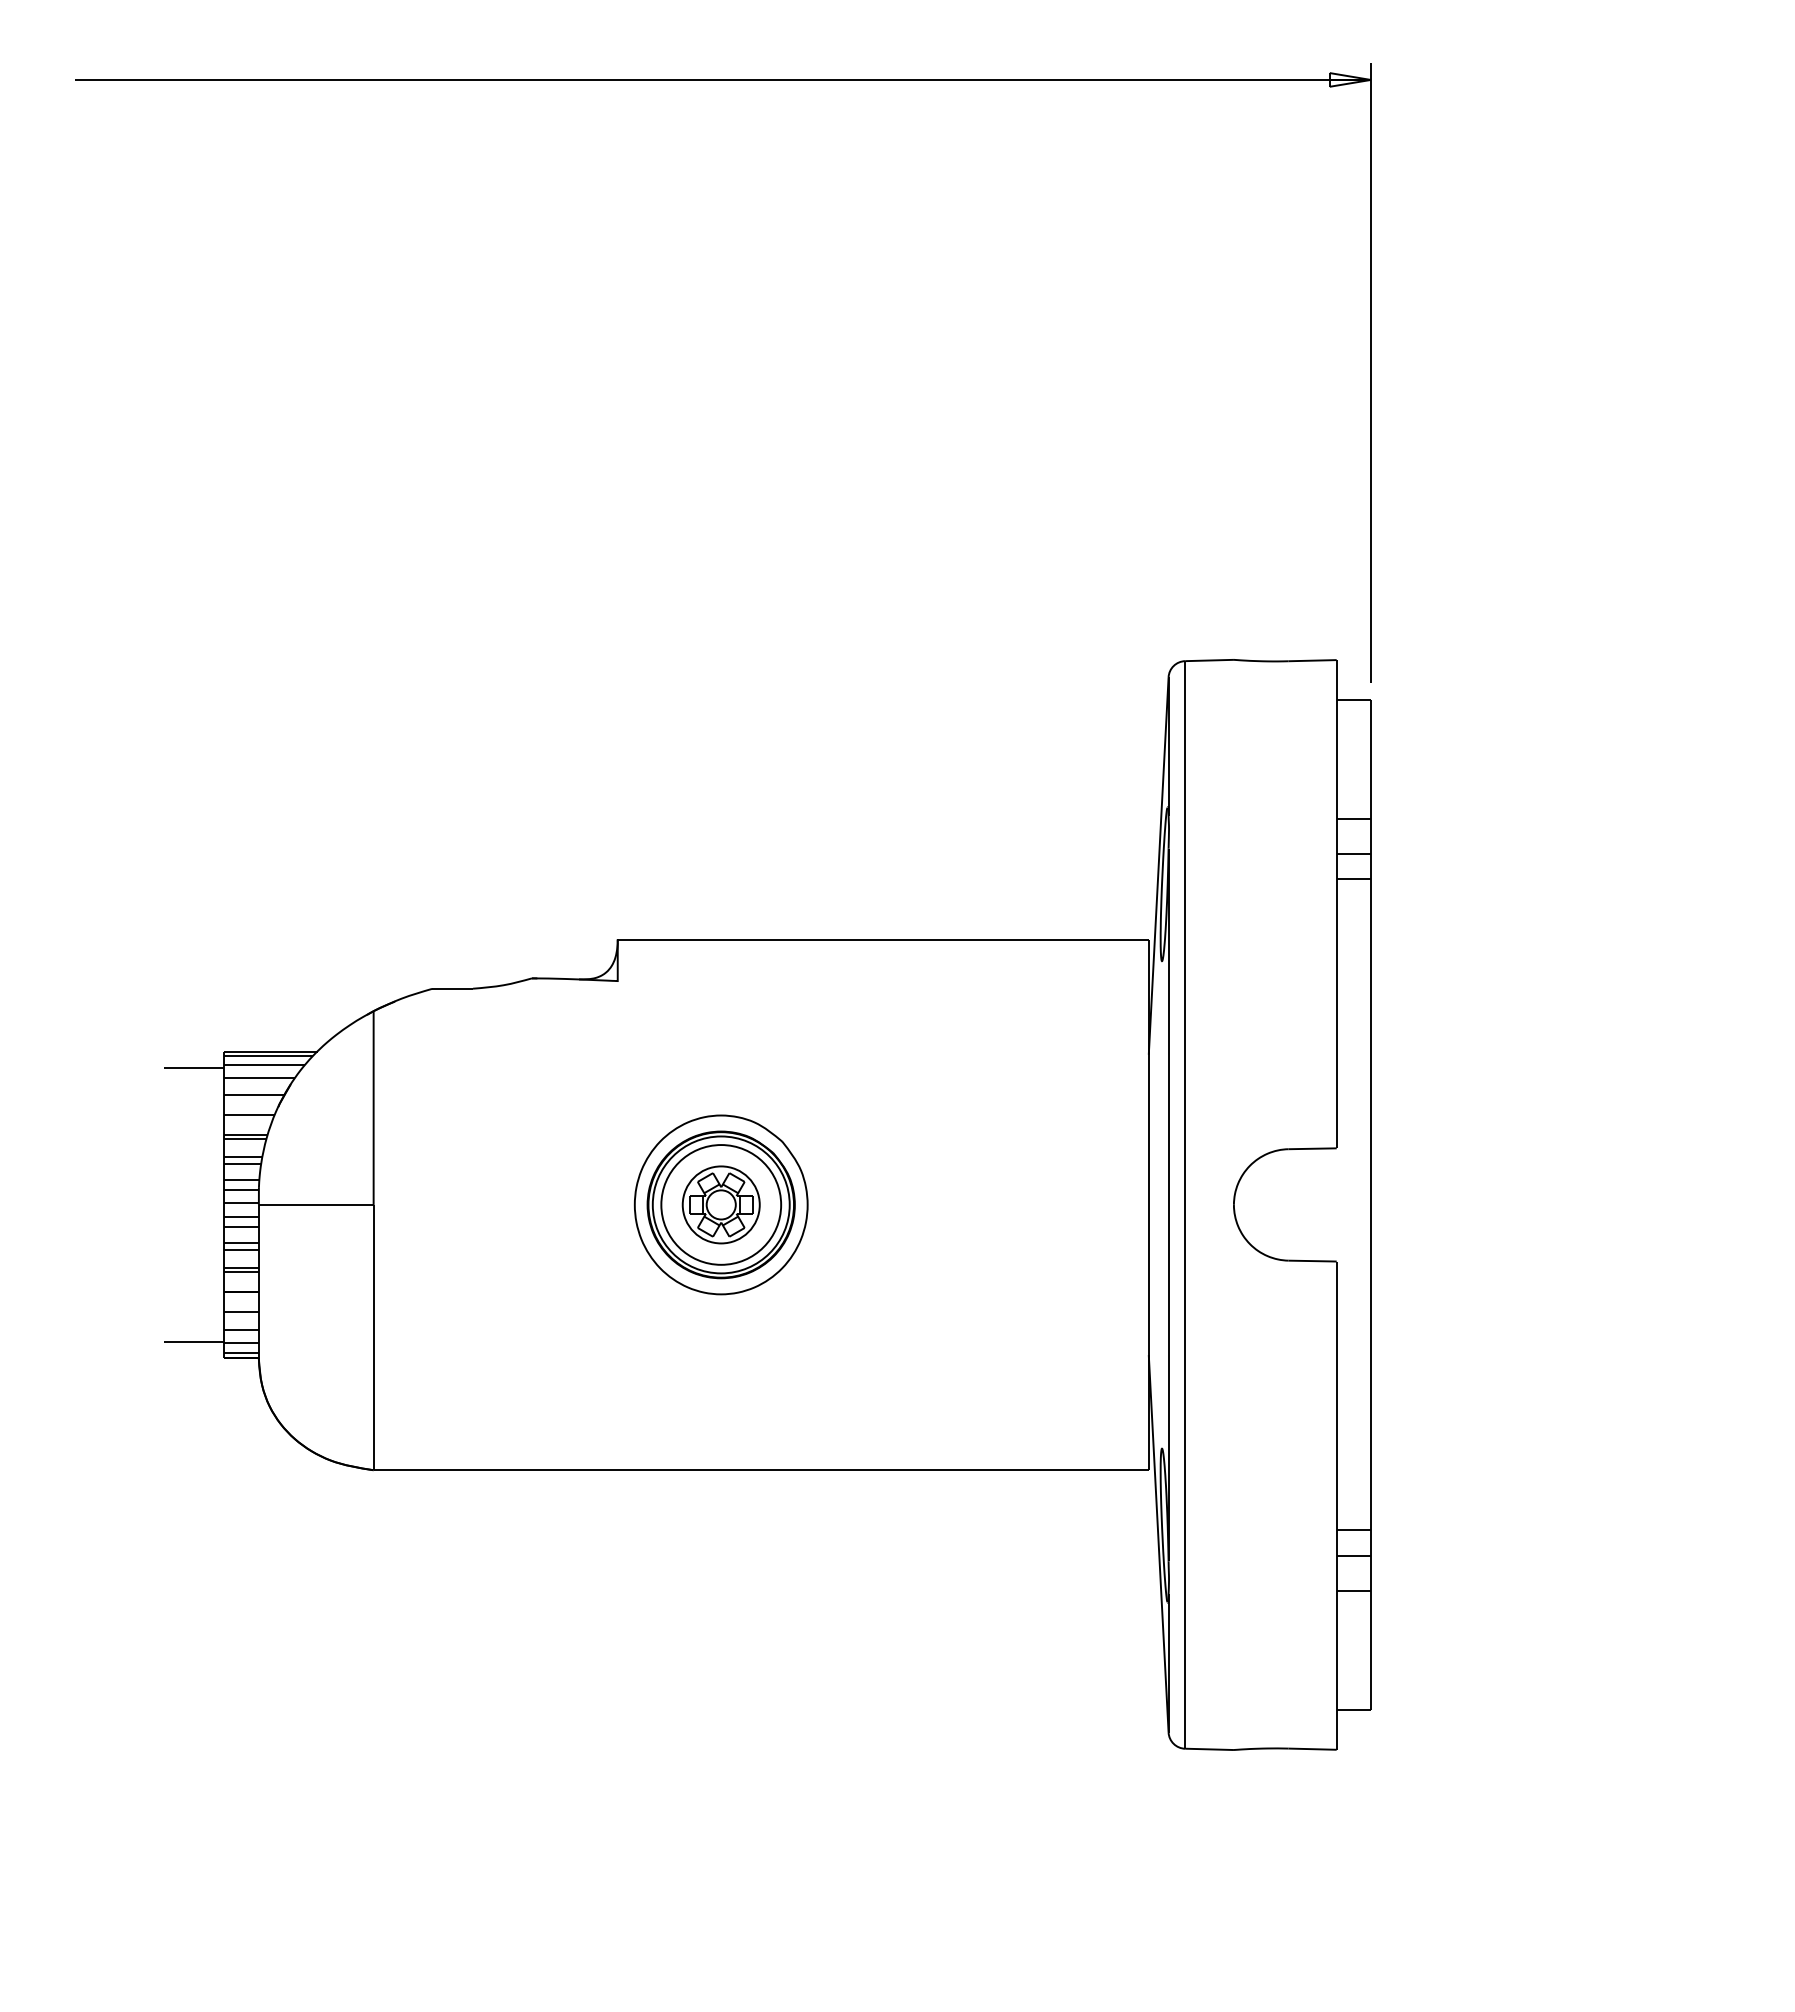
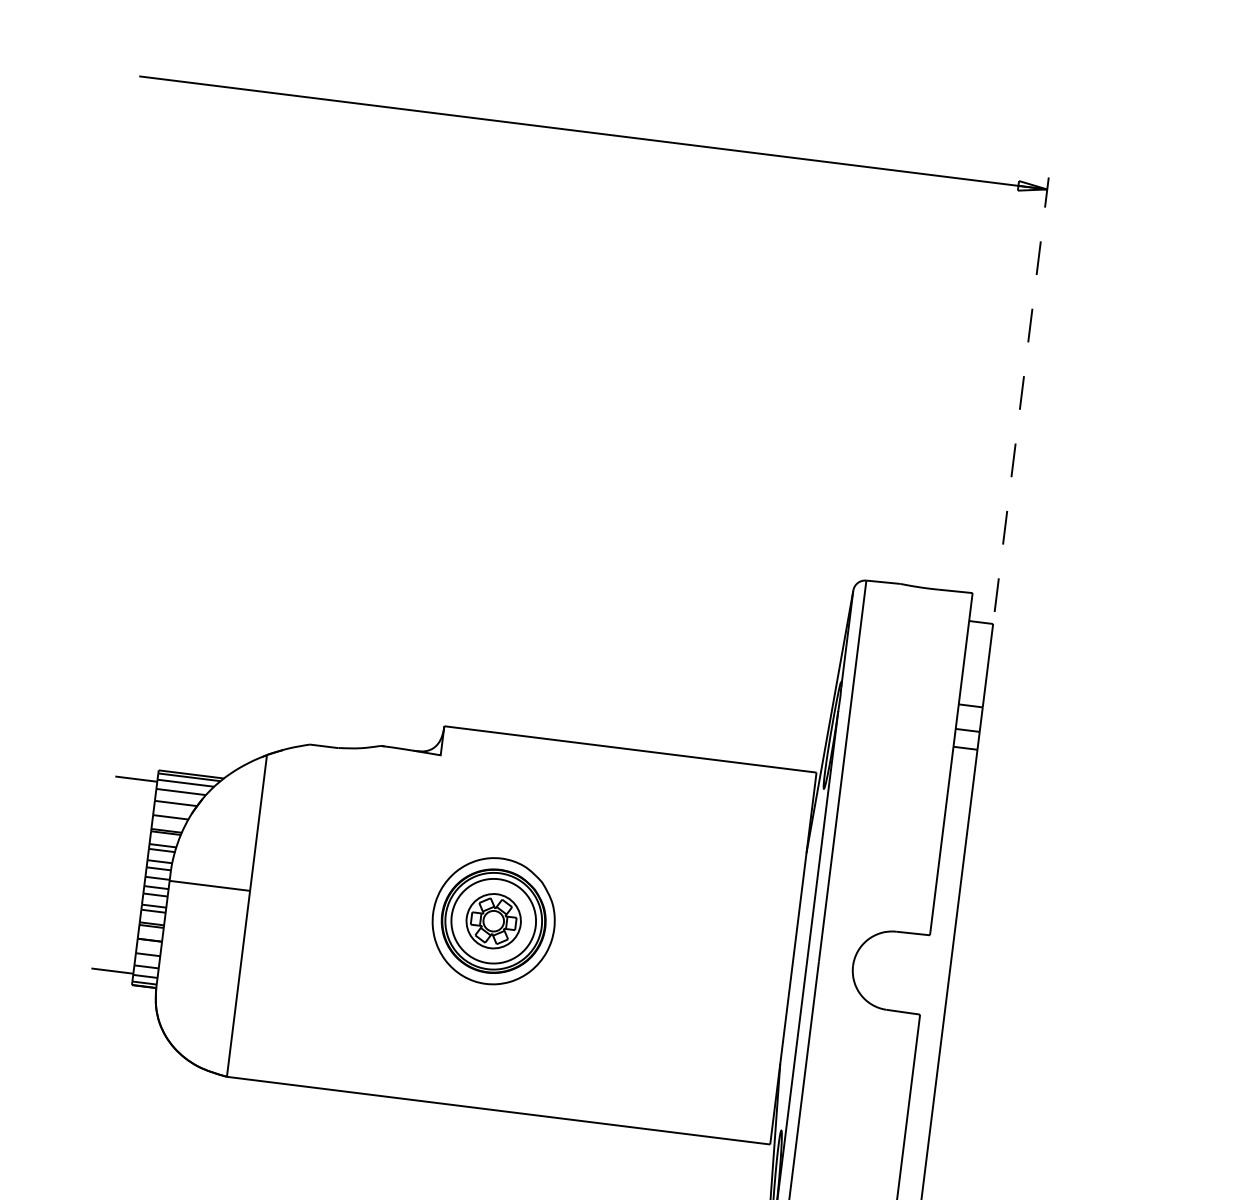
line: (1370, 372) -> (1021, 394), solid -> dashed

